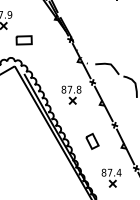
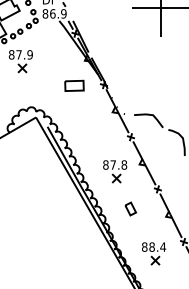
part: (24, 40) -> (74, 85), moved
part: (71, 95) -> (115, 171), moved
part: (92, 140) -> (130, 208), size x0.7
text: (109, 172) -> (151, 246), 87.4 -> 88.4

